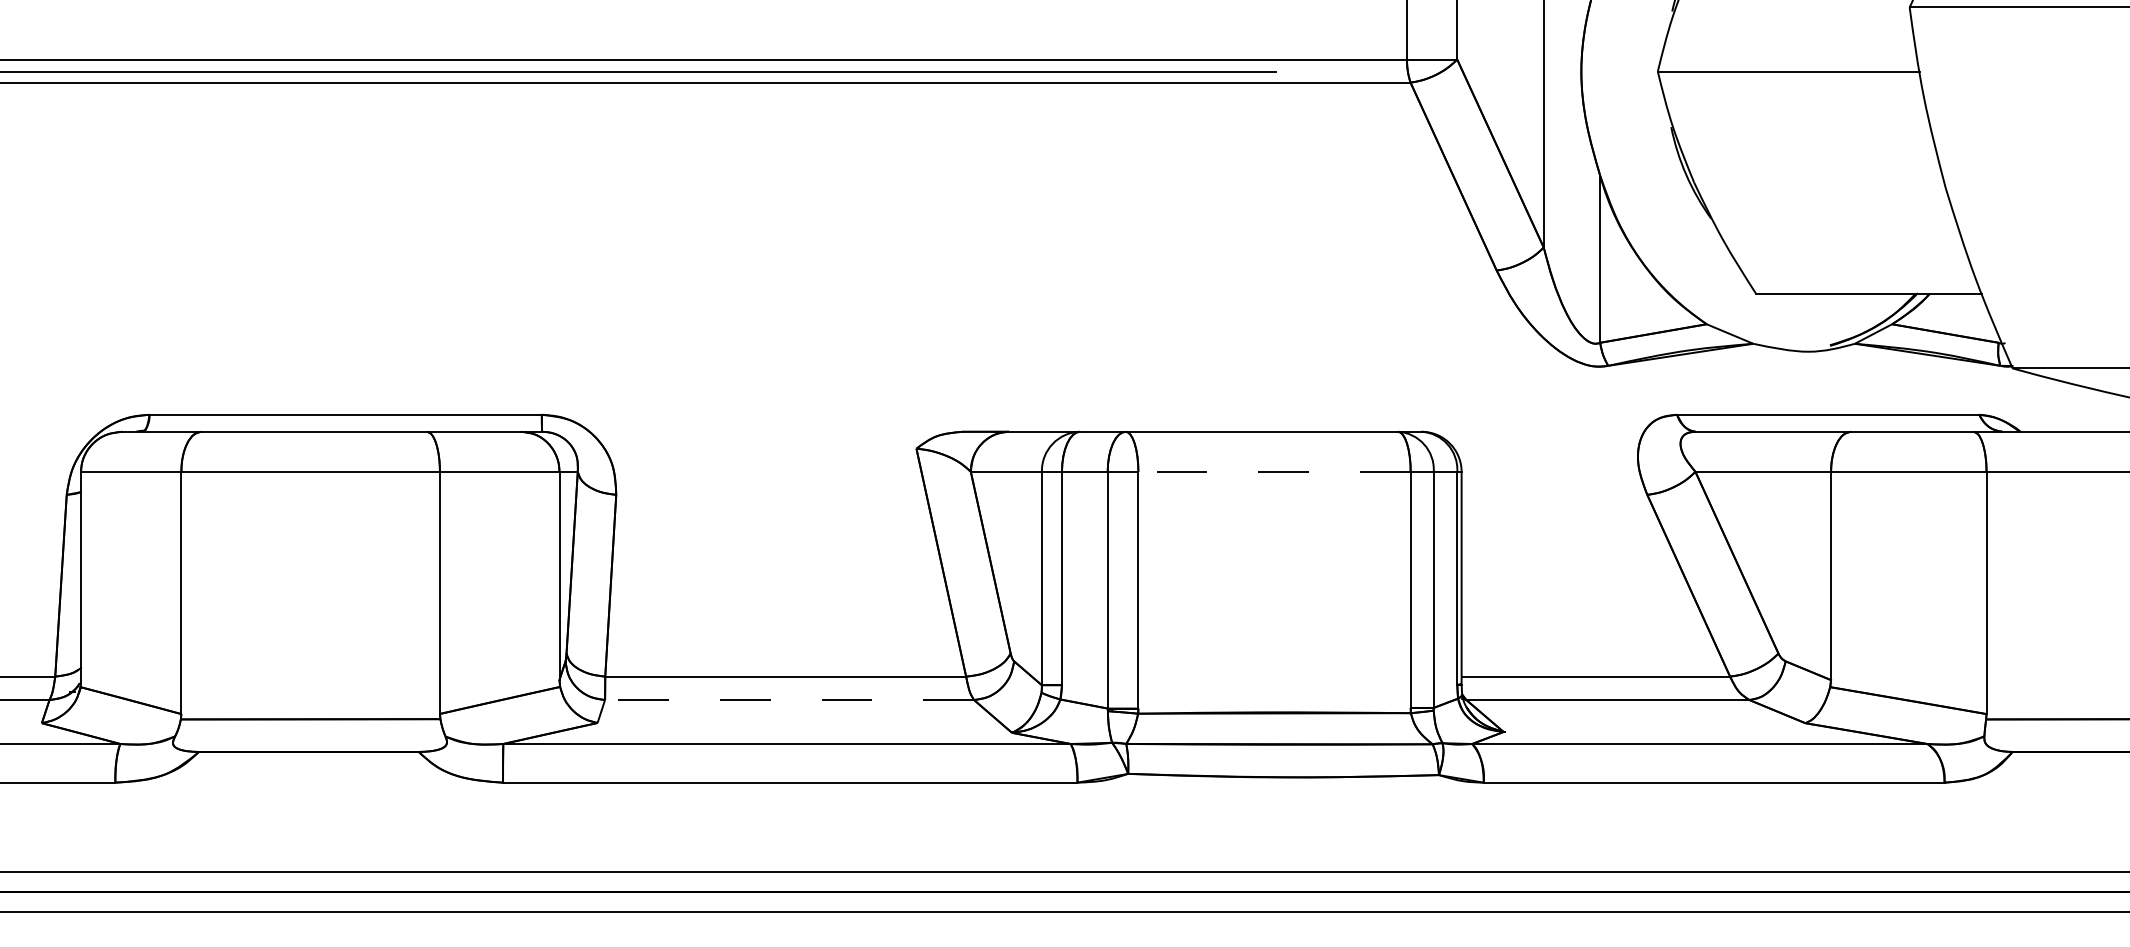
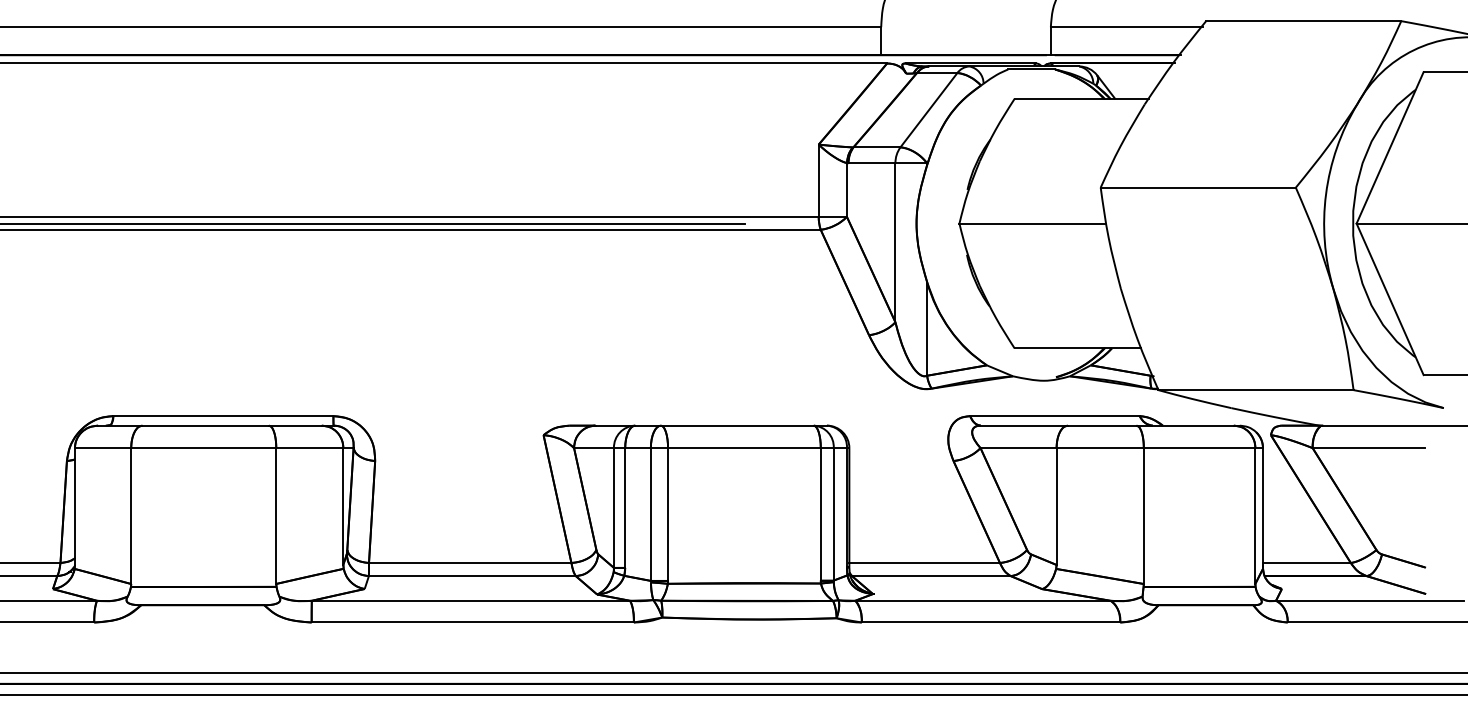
line: (1272, 472) -> (743, 448), dashed -> solid
line: (787, 700) -> (471, 576), dashed -> solid

